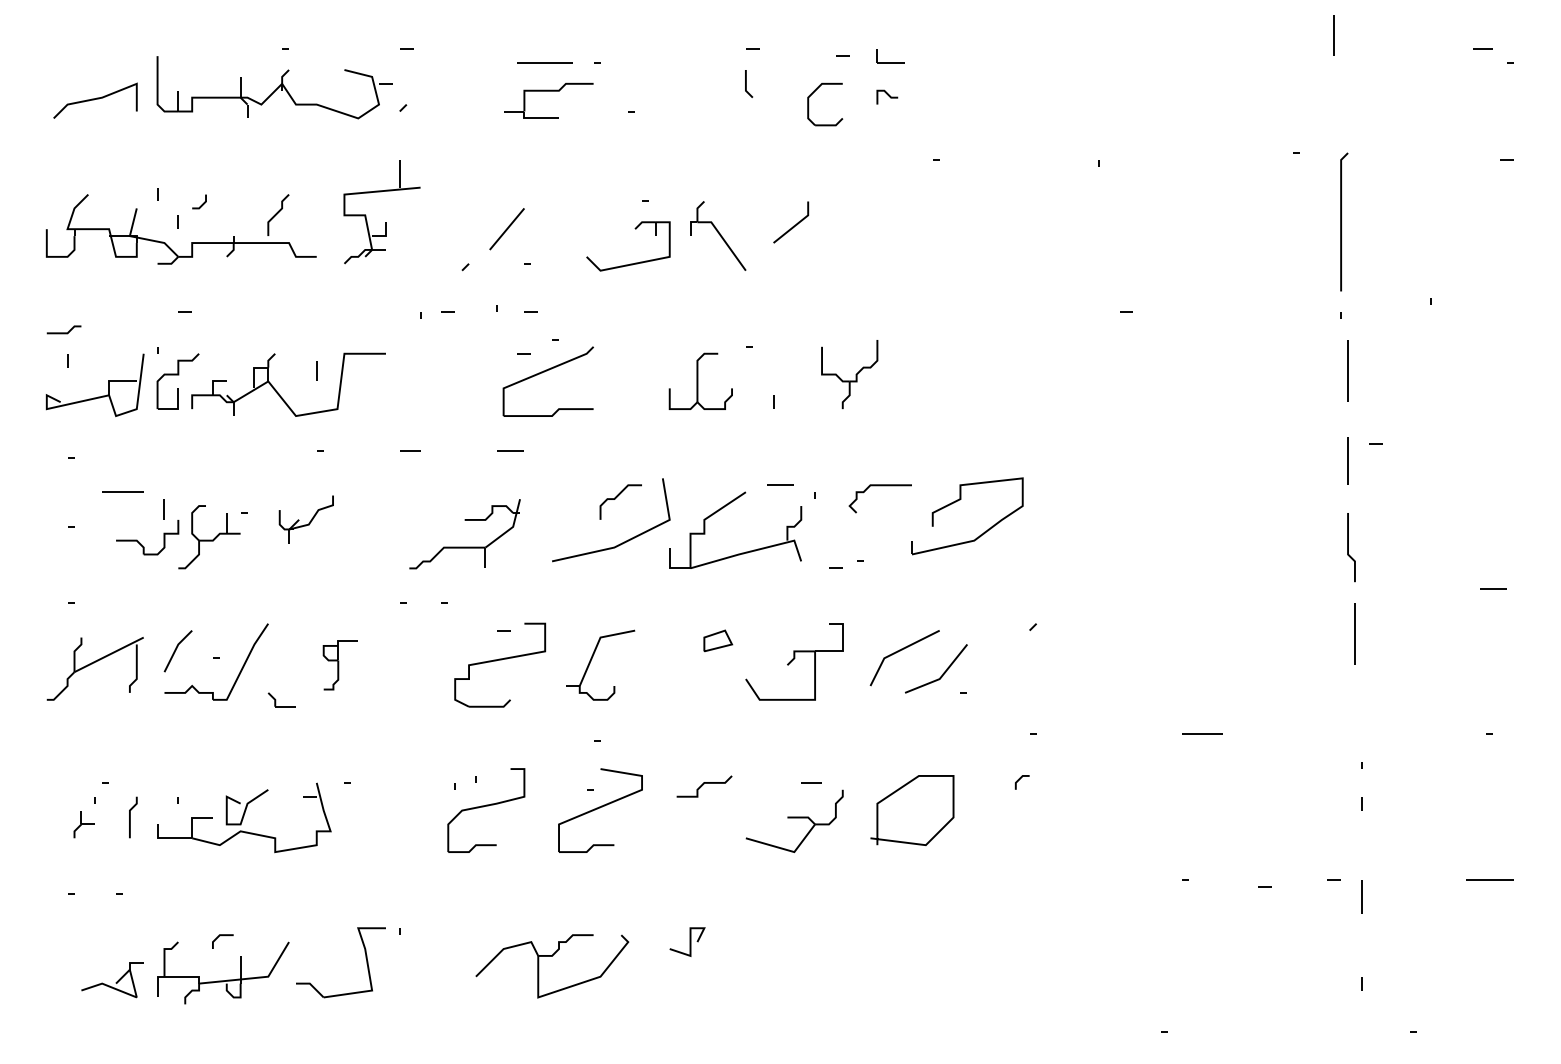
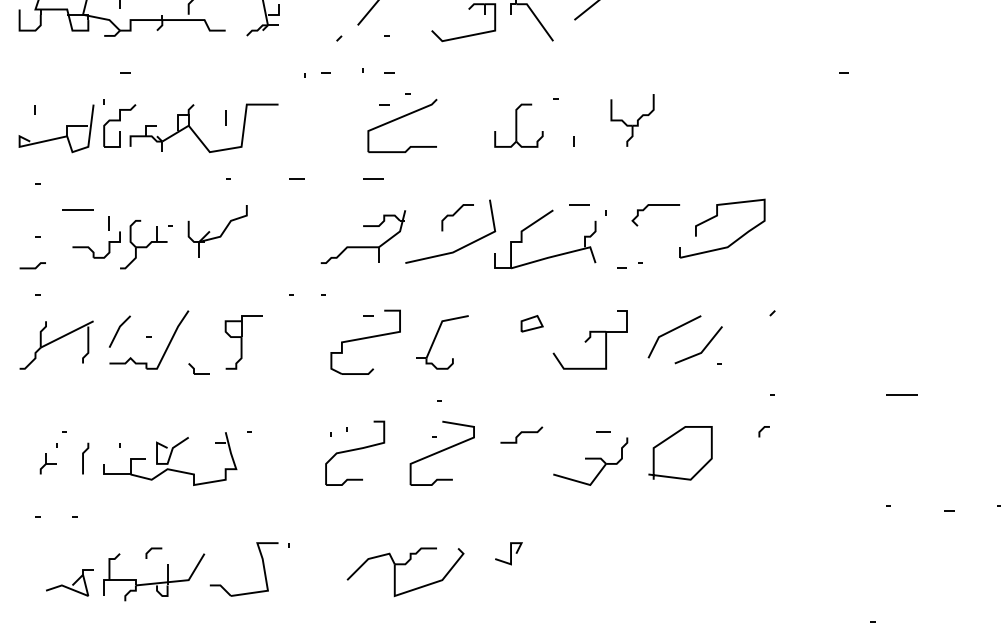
line: (63, 332) -> (32, 267), moved
part: (306, 519) -> (217, 231), size x1.43
part: (464, 546) -> (362, 246), moved
part: (339, 665) -> (243, 342), size x1.43

